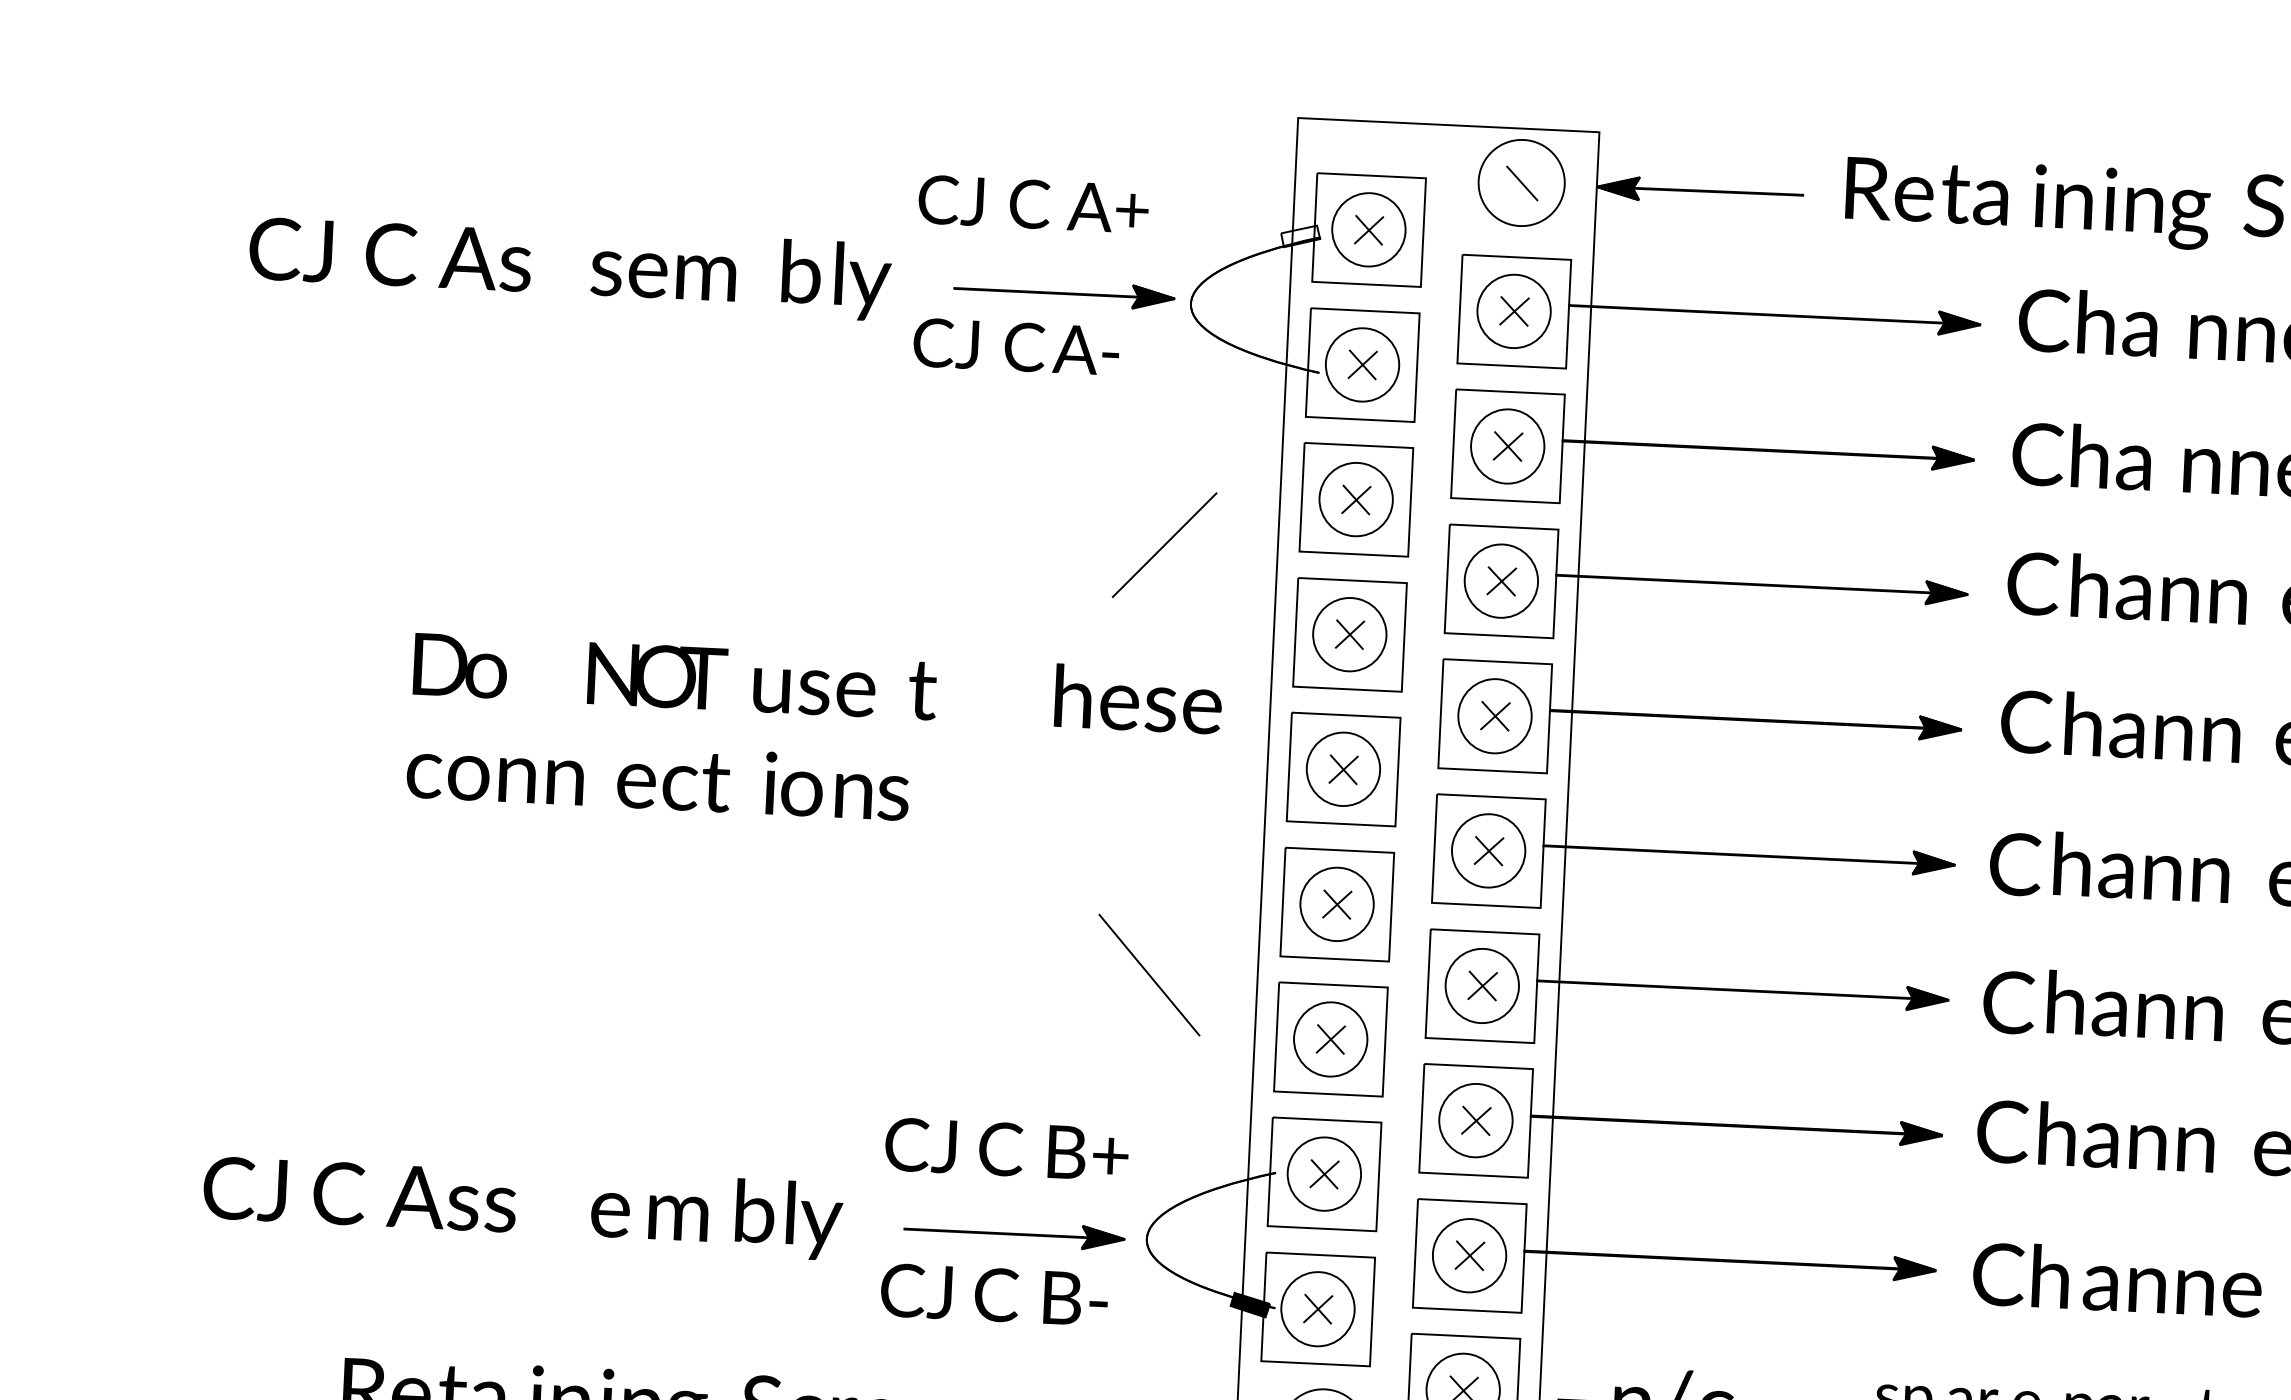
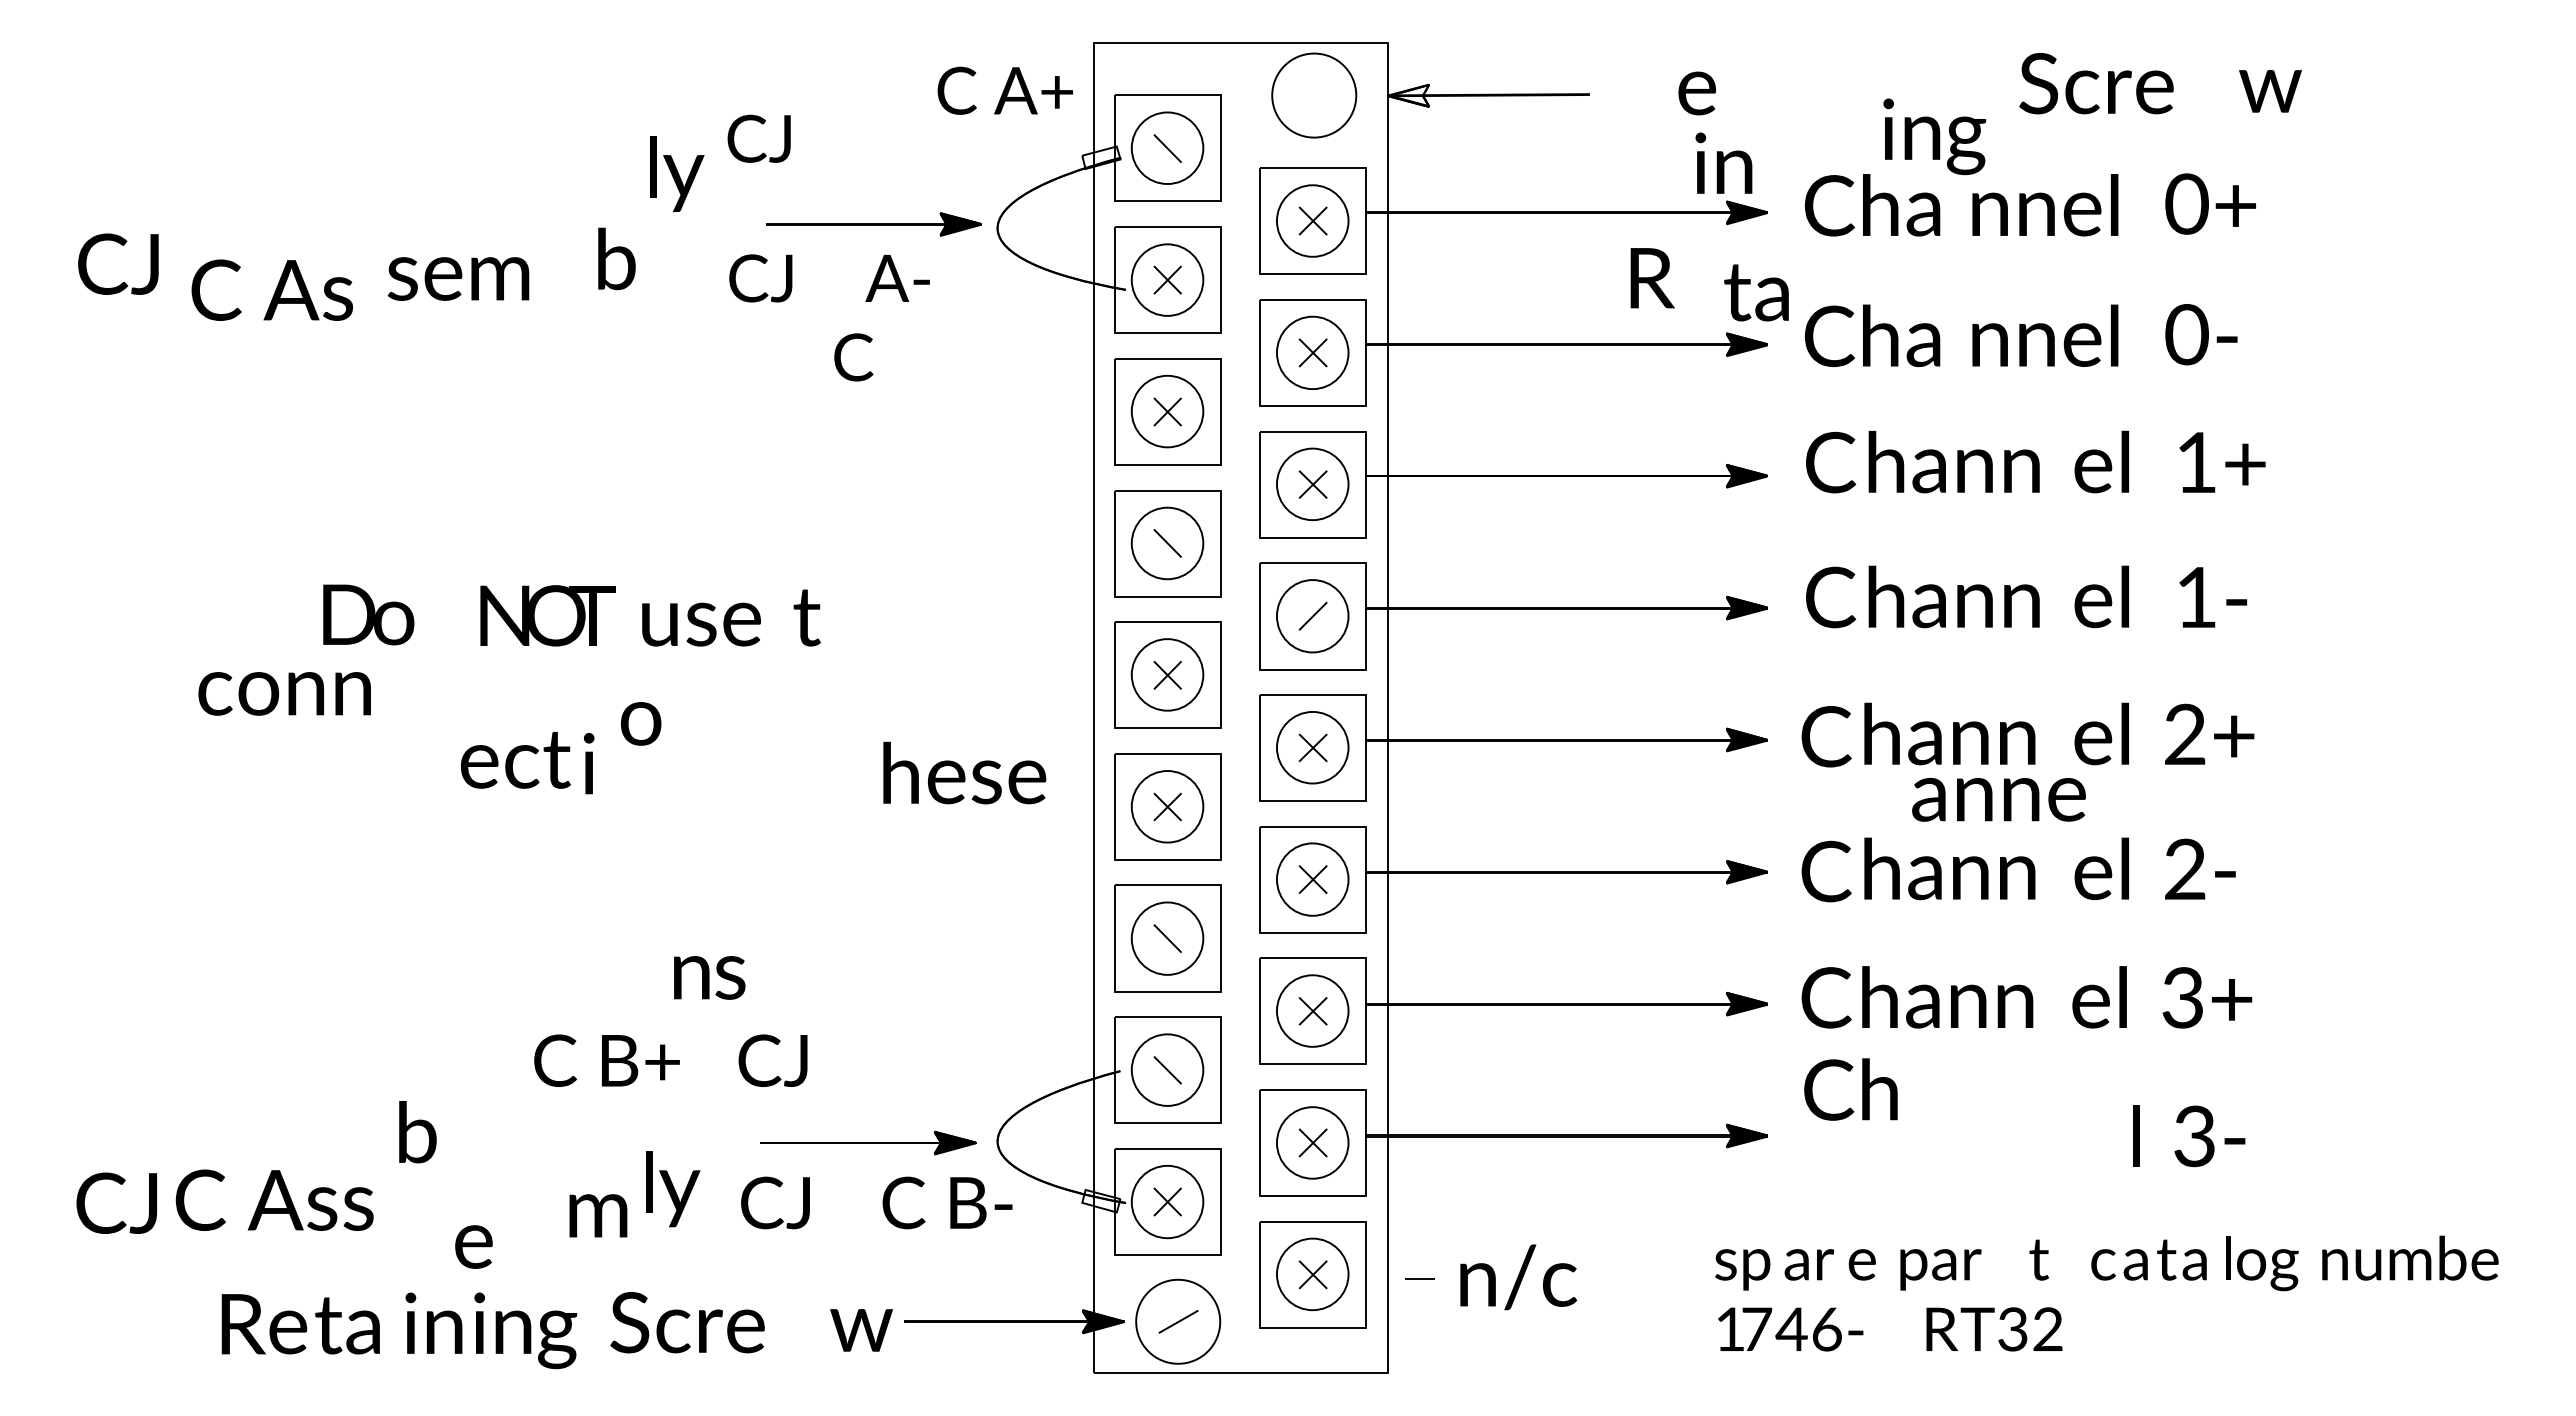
line: (1521, 182) -> (1314, 95), removed
fill: (1618, 187) -> (1408, 95), removed
text: (1868, 189) -> (1652, 278), moved
text: (1975, 195) -> (1756, 292), moved
text: (2063, 196) -> (1723, 162), moved
text: (1078, 206) -> (1004, 90), moved
text: (2157, 208) -> (1934, 136), moved
line: (1368, 230) -> (1167, 148), removed
text: (291, 249) -> (118, 263), moved
text: (448, 256) -> (272, 289), moved
text: (801, 271) -> (616, 258), moved
text: (663, 275) -> (458, 278), moved
text: (863, 281) -> (677, 173), moved
text: (1024, 347) -> (853, 357), moved
line: (1165, 544) -> (983, 464), removed
line: (1349, 634) -> (1167, 543), removed
text: (460, 665) -> (368, 614), moved
text: (762, 680) -> (650, 615), moved
text: (1138, 698) -> (964, 772), moved
line: (1494, 715) -> (1312, 615), removed
text: (495, 779) -> (284, 693), moved
text: (673, 780) -> (515, 759), moved
text: (770, 782) -> (589, 763), moved
text: (871, 796) -> (709, 977), moved
line: (1148, 975) -> (987, 884), removed
line: (1330, 1039) -> (1167, 938), removed
text: (1053, 1151) -> (606, 1060), moved
line: (1324, 1174) -> (1167, 1070), removed
text: (244, 1188) -> (116, 1202), moved
text: (414, 1196) -> (274, 1199), moved
text: (754, 1211) -> (417, 1132), moved
text: (609, 1214) -> (473, 1246), moved
text: (678, 1217) -> (598, 1215), moved
text: (814, 1221) -> (673, 1189), moved
text: (2020, 1275) -> (1850, 1089), moved
text: (2171, 1291) -> (1998, 799), moved
text: (1041, 1296) -> (947, 1202), moved
fill: (1250, 1304) -> (1101, 1200), removed

